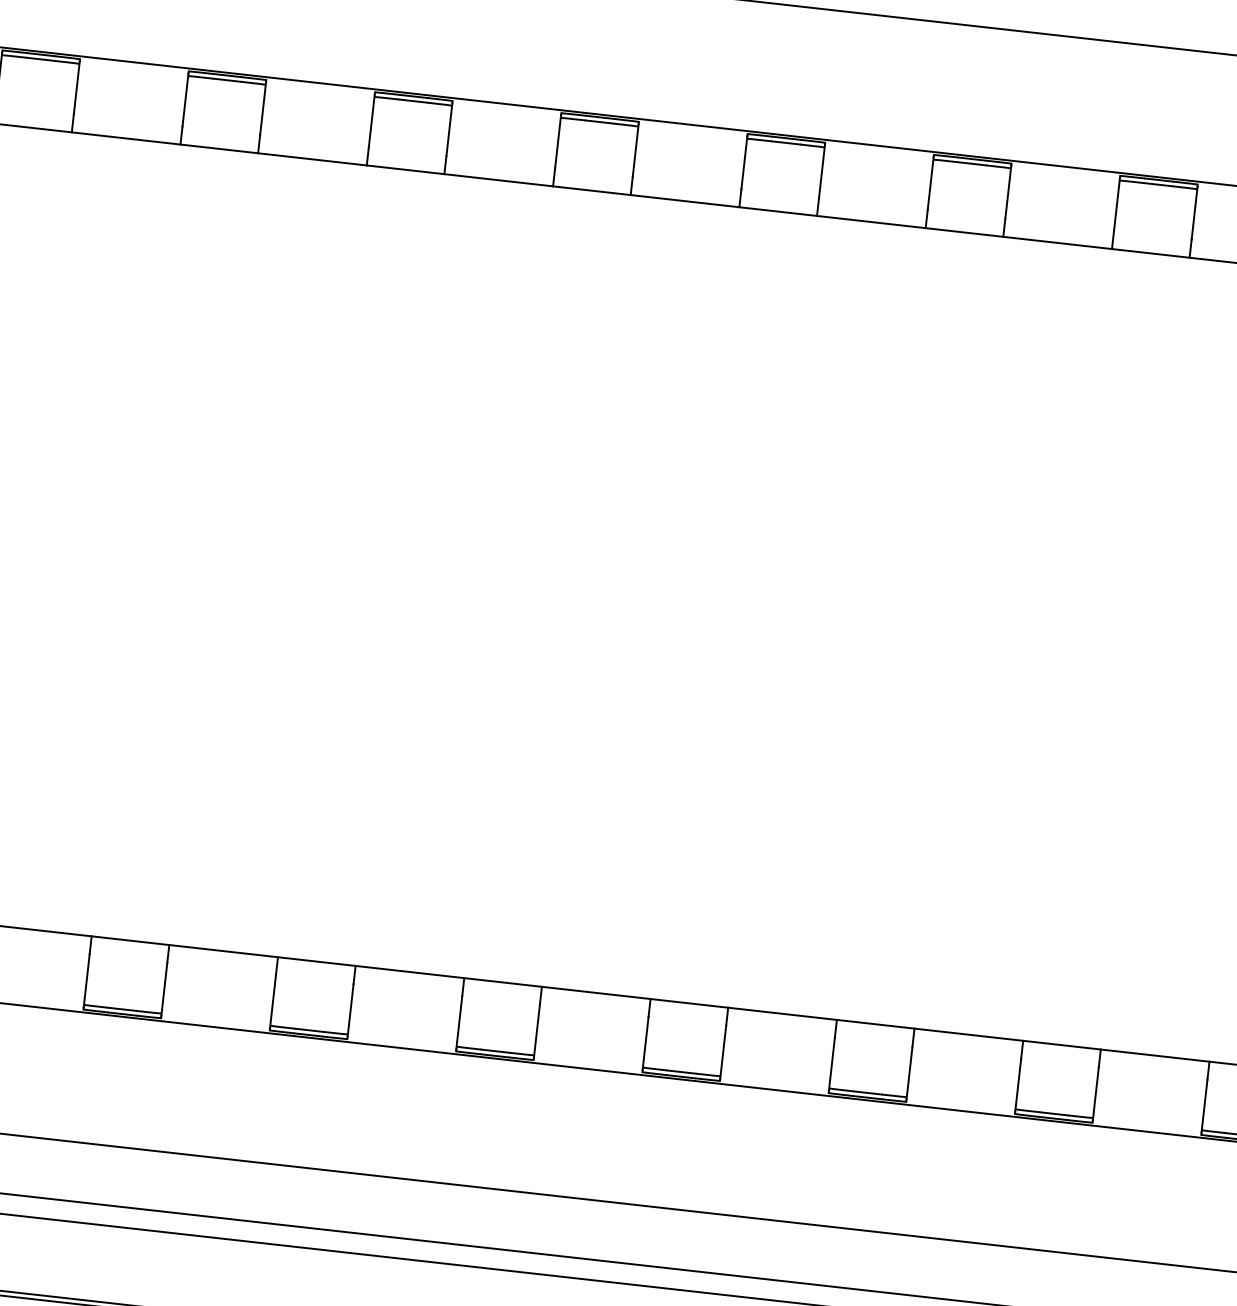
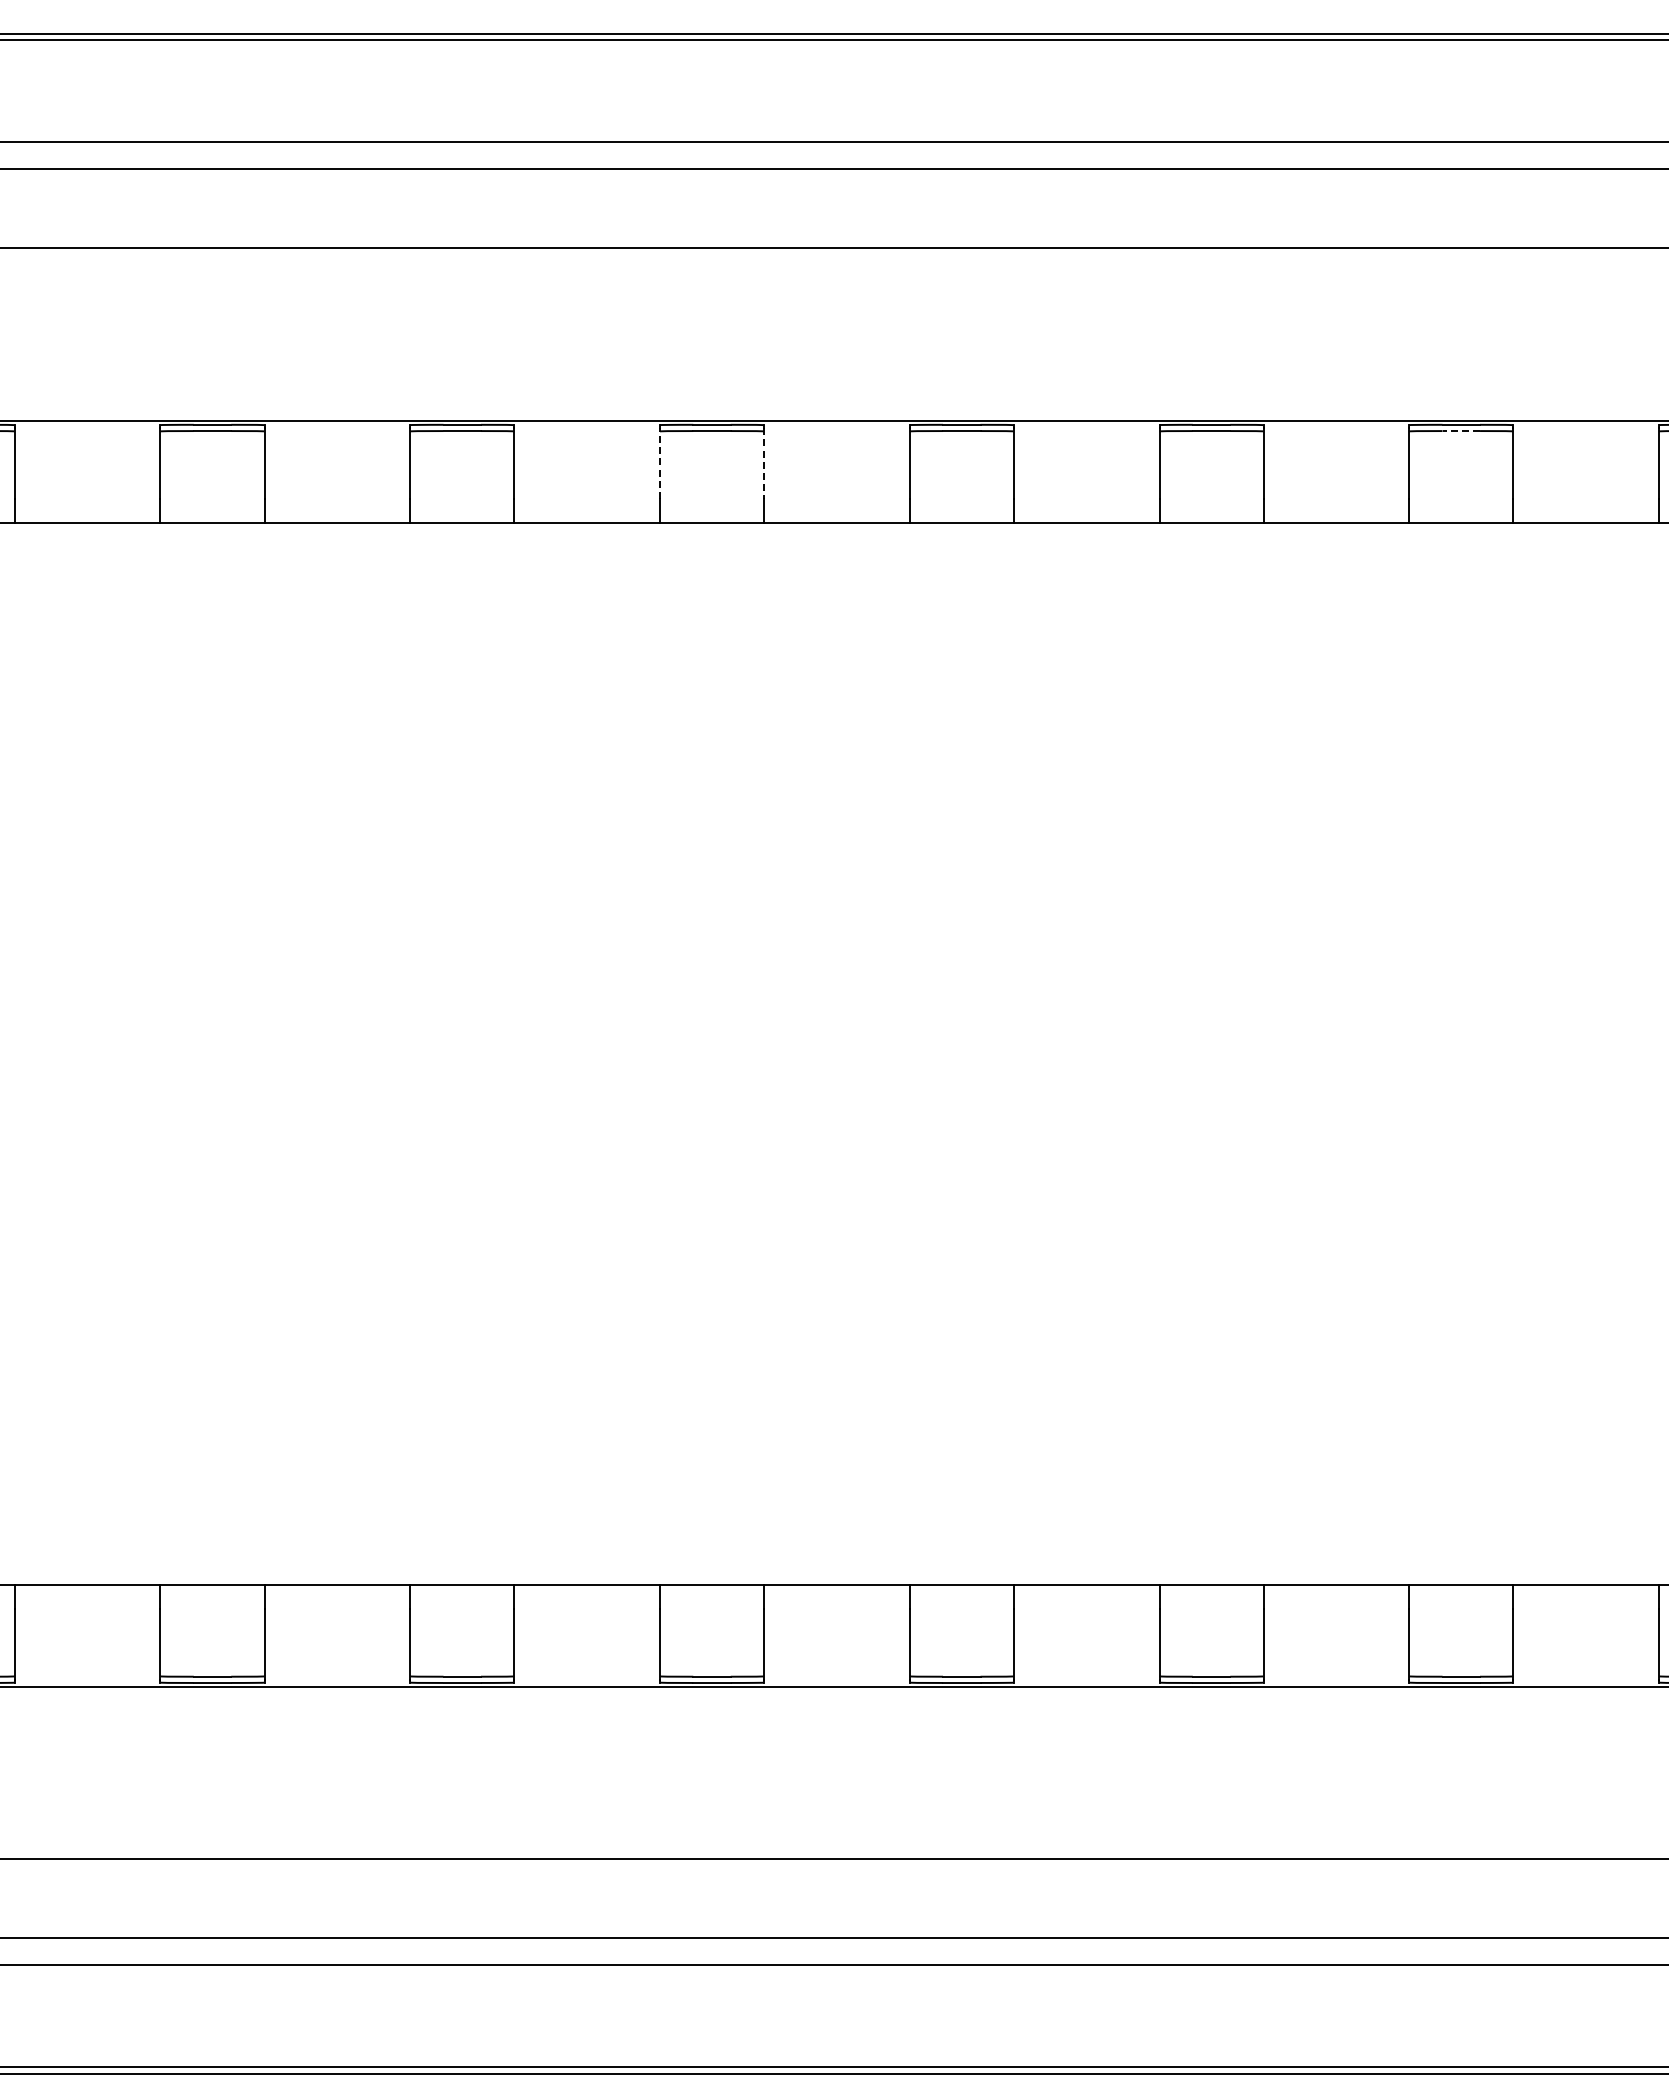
line: (557, 141) -> (659, 463), solid -> dashed
line: (635, 151) -> (764, 464), solid -> dashed
line: (1158, 185) -> (1461, 431), solid -> dashed

